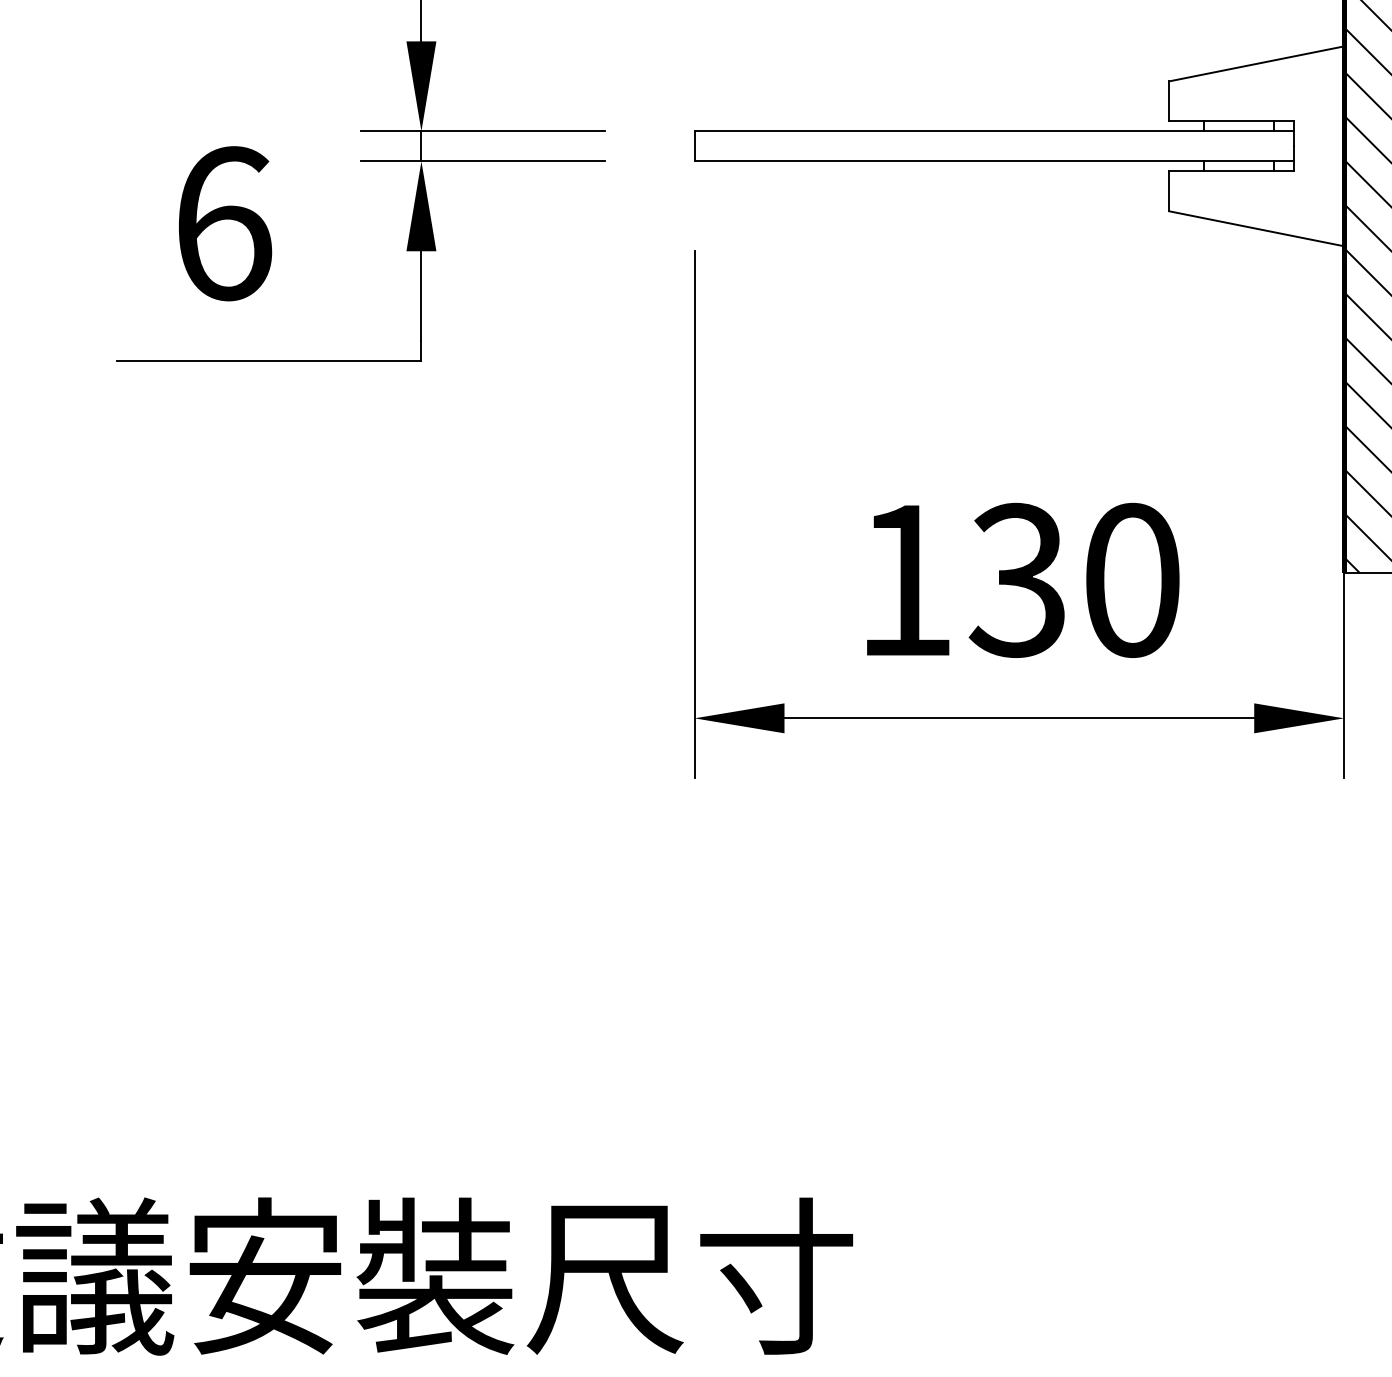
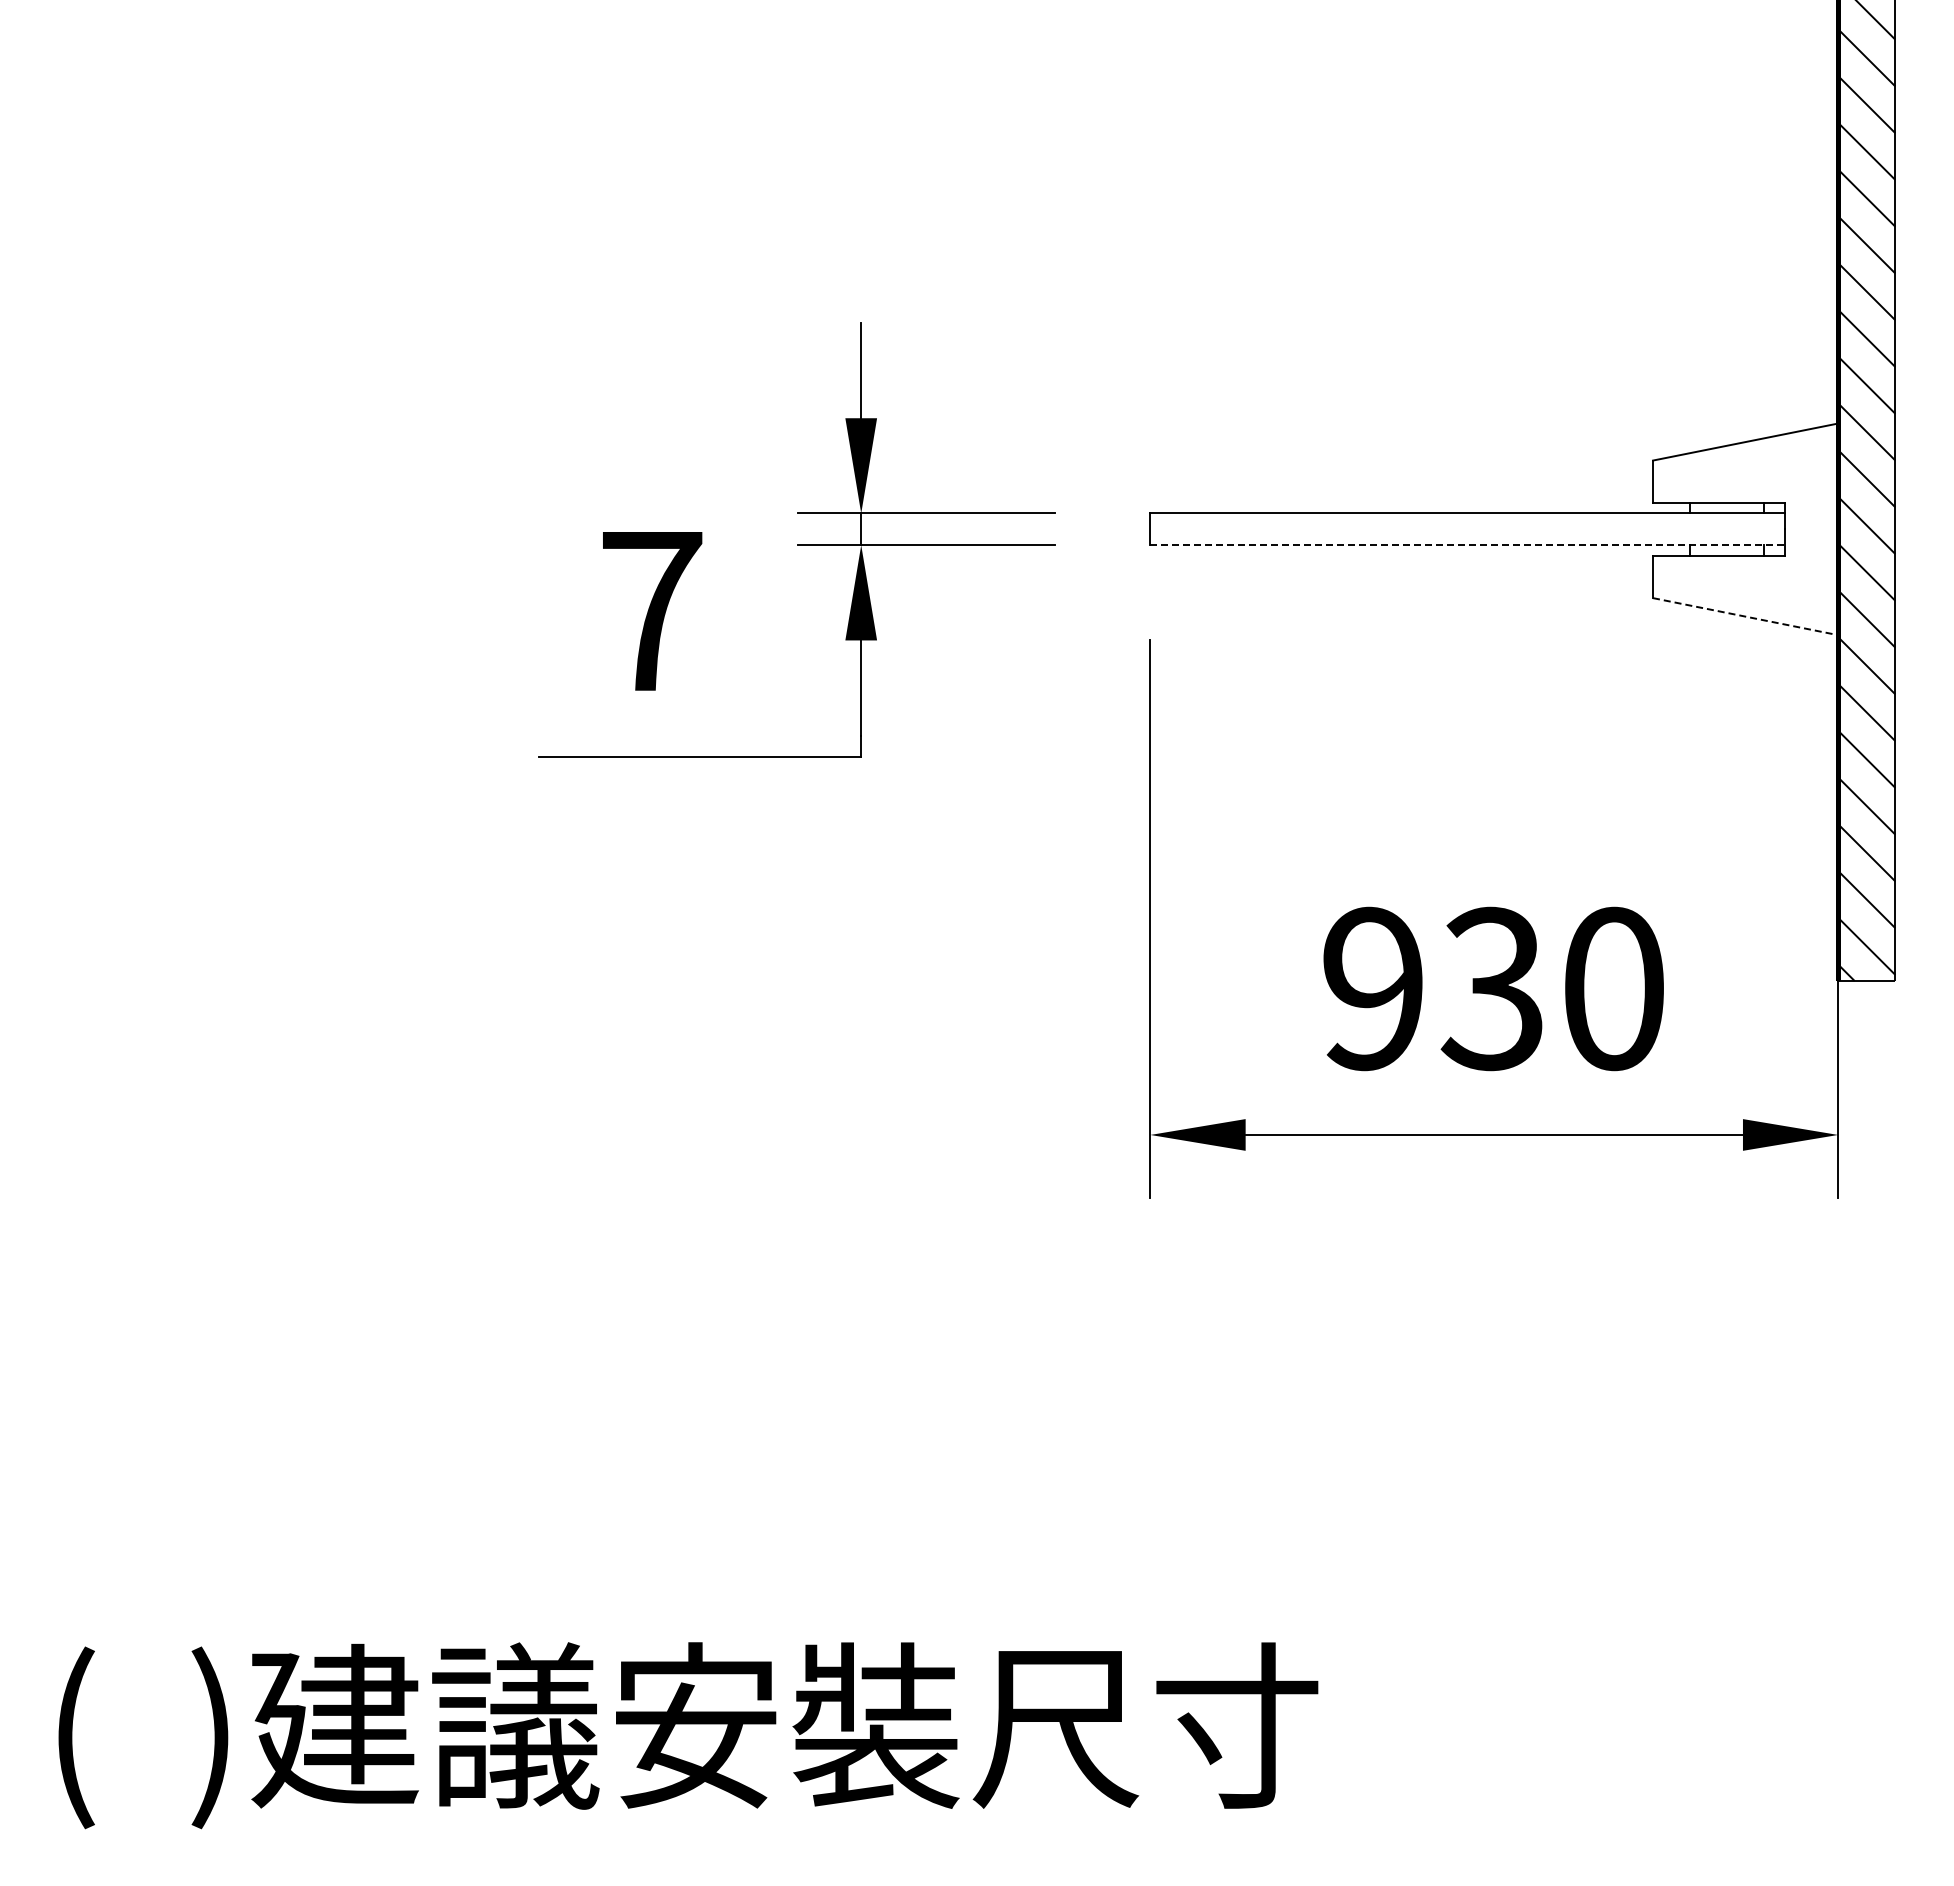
line: (994, 161) -> (1468, 545), solid -> dashed
text: (225, 223) -> (653, 611), 6 -> 7
line: (1257, 228) -> (1746, 616), solid -> dashed
text: (904, 580) -> (1372, 988), 130 -> 930

